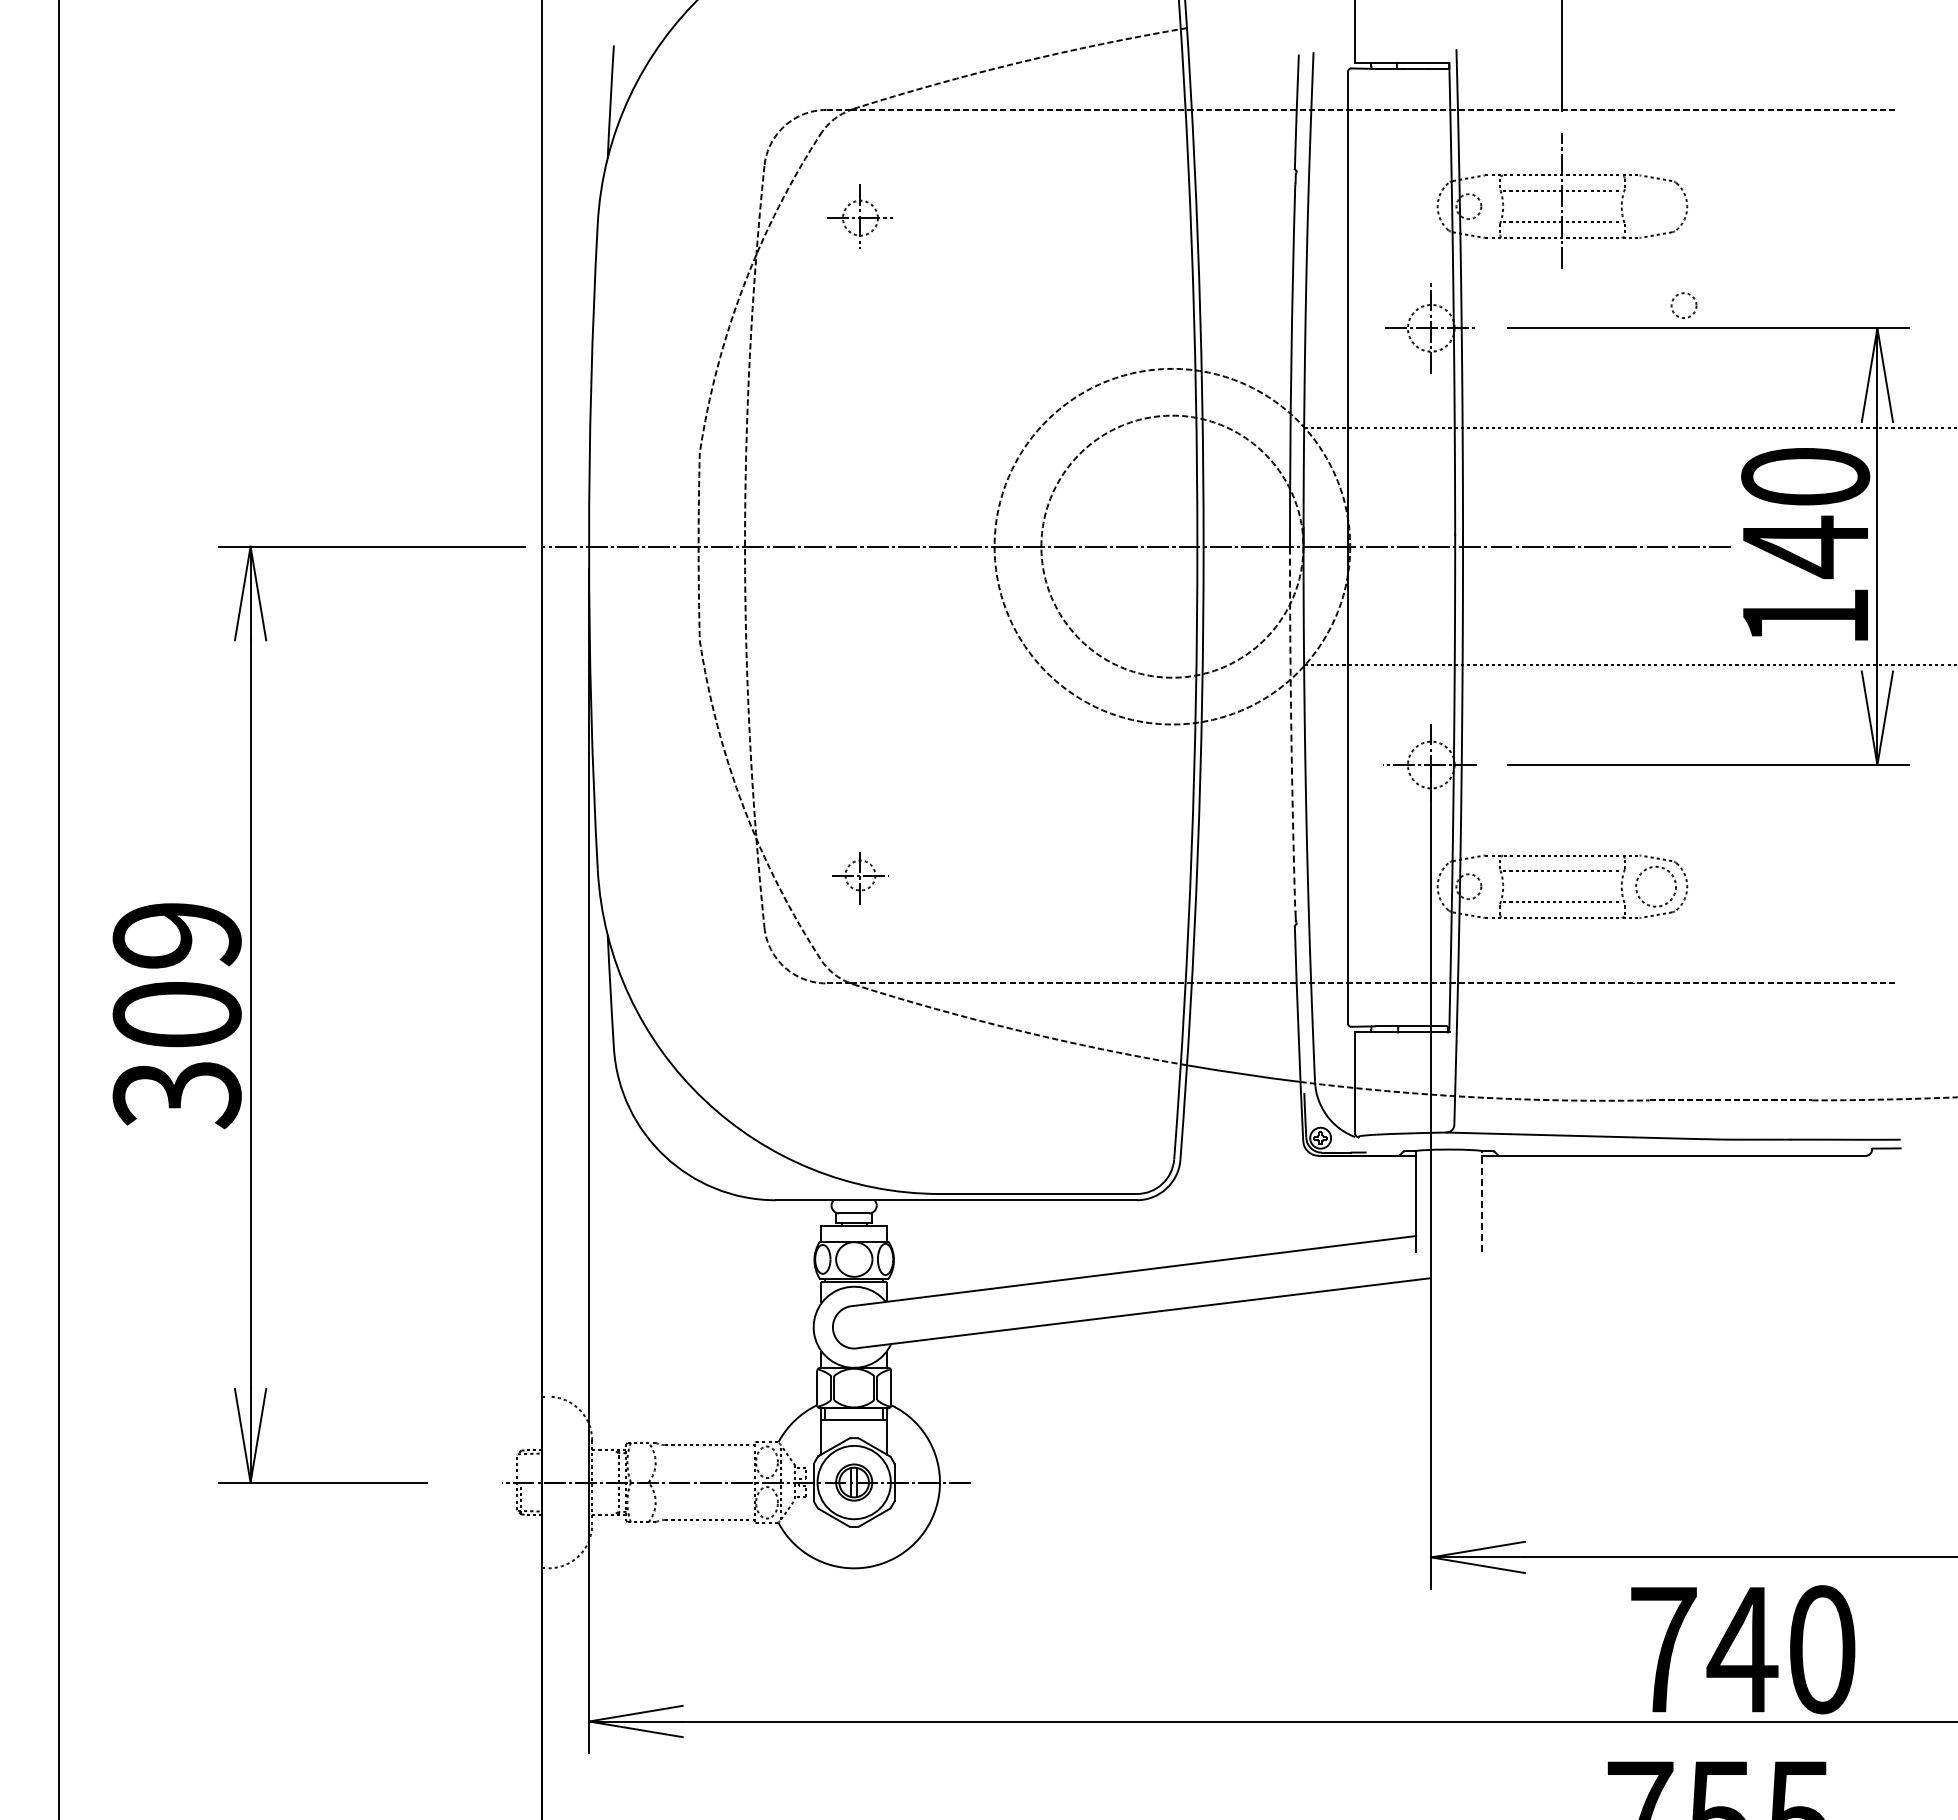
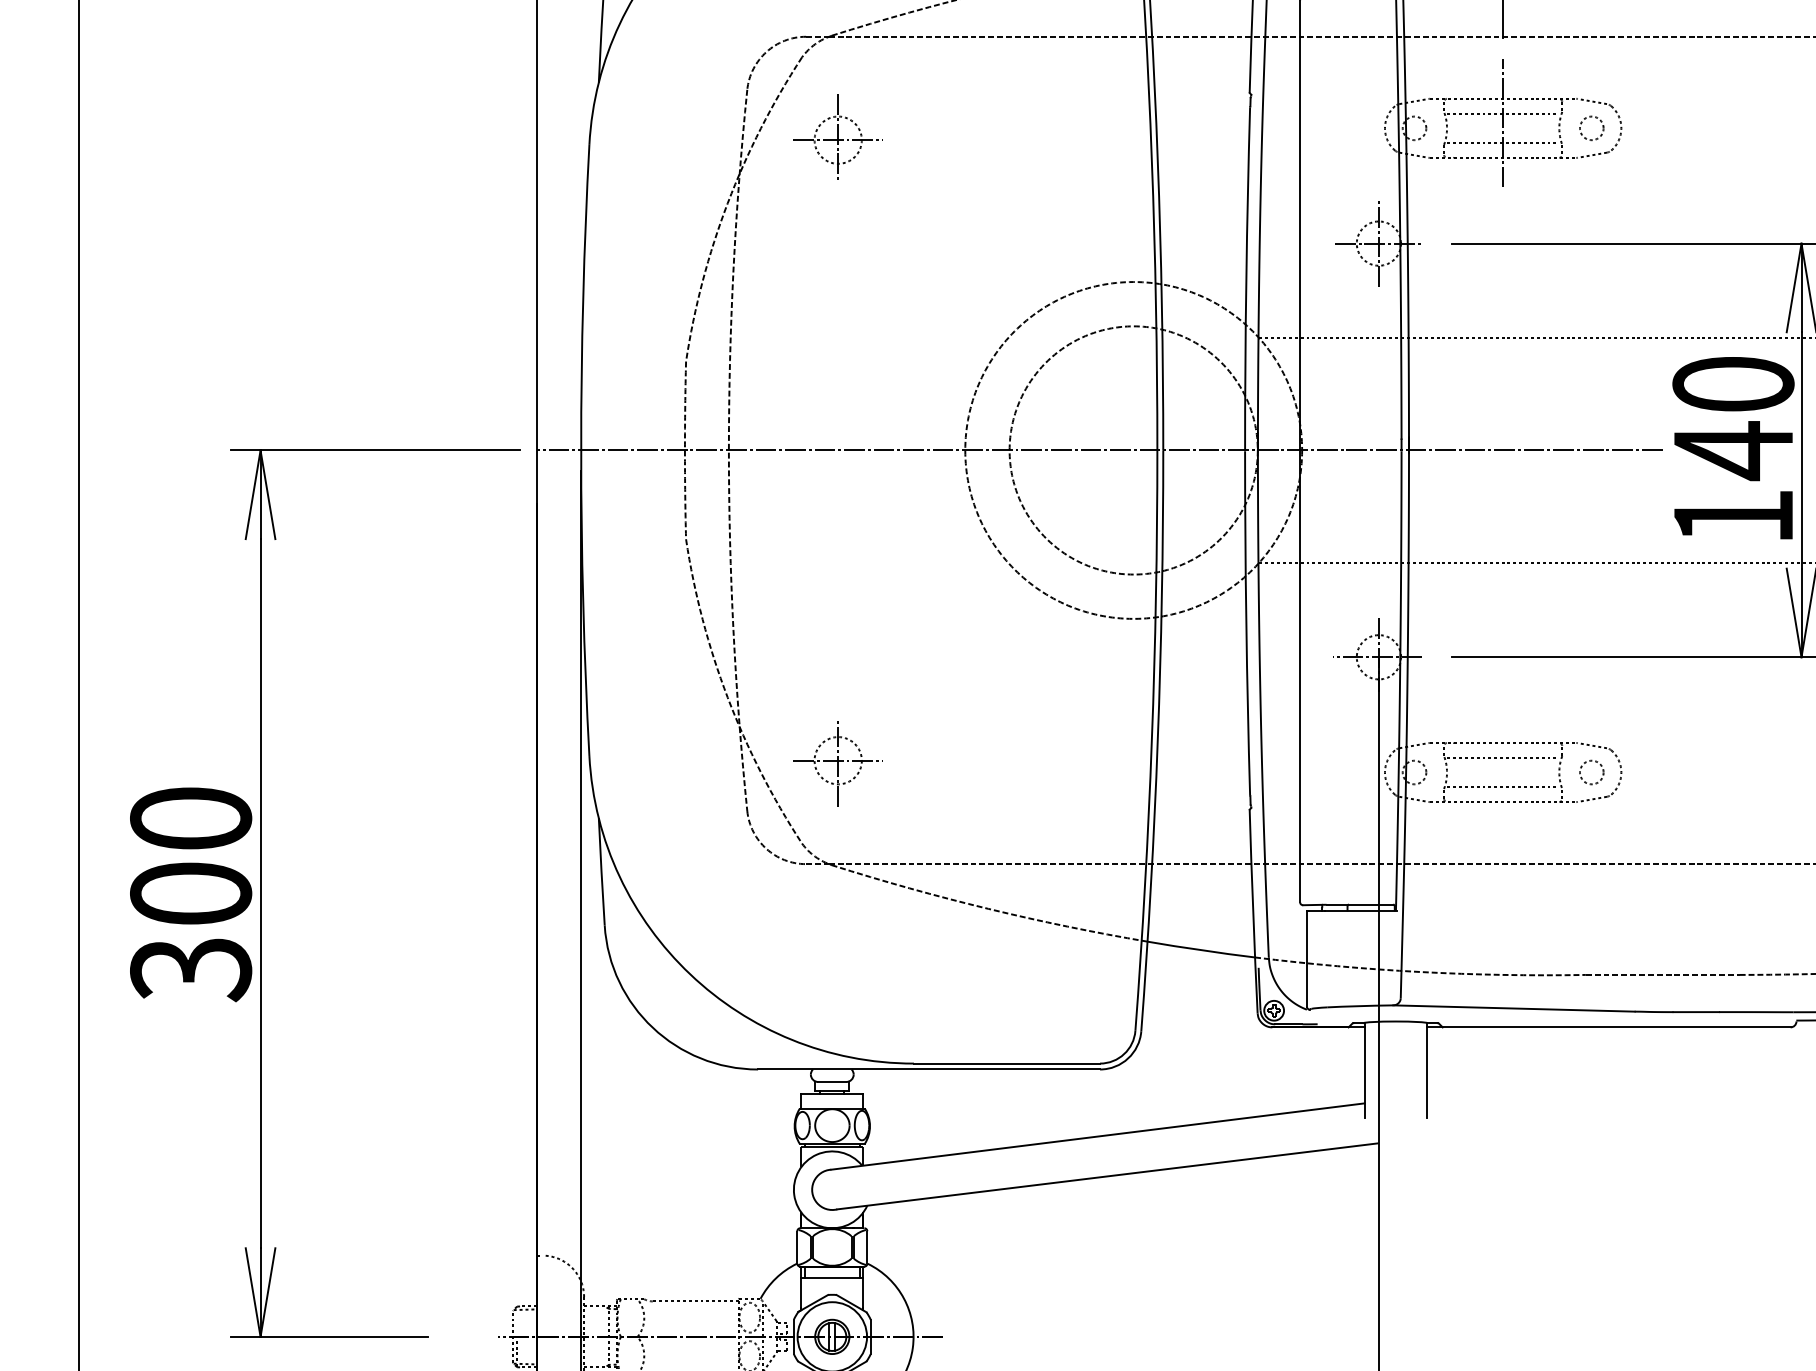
part: (860, 215) -> (838, 136), size x1.43
circle: (1683, 305) -> (1591, 128), moved
arc: (1291, 729) -> (1246, 623), dashed -> solid
part: (860, 877) -> (838, 763), size x1.67
circle: (1655, 886) -> (1591, 772), size x0.62
text: (176, 935) -> (190, 818), 309 -> 300
line: (1481, 1200) -> (1426, 1069), dashed -> solid

